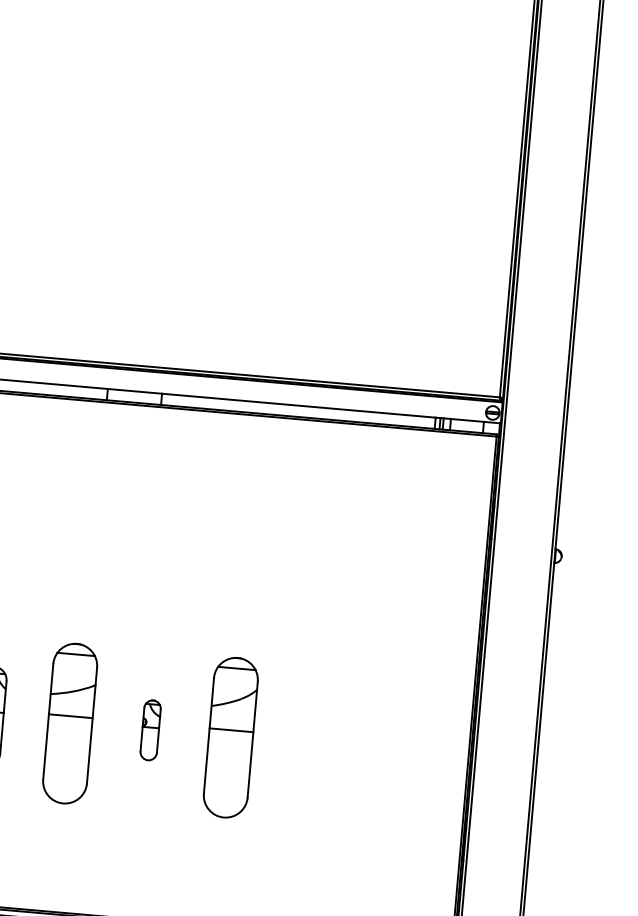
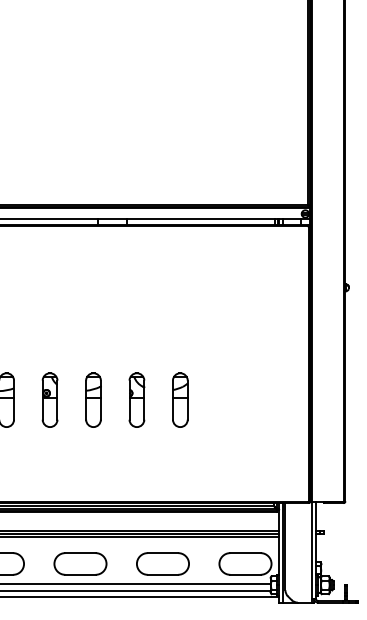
part: (70, 722) -> (93, 399), size x0.62
part: (149, 729) -> (136, 399), size x1.67
part: (231, 736) -> (180, 399), size x0.62

